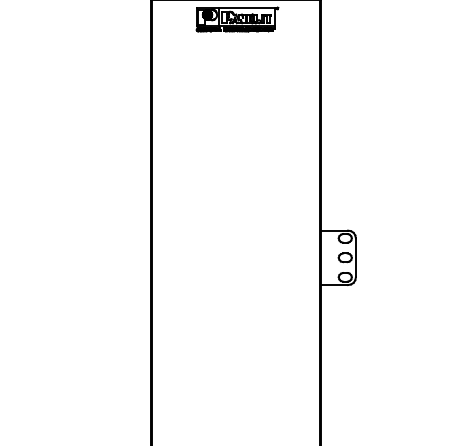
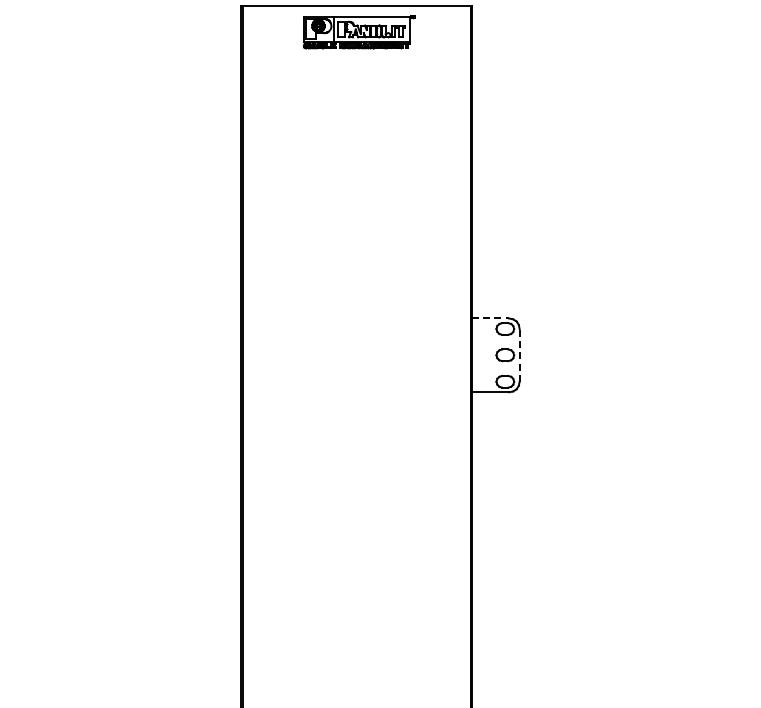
line: (334, 230) -> (490, 318), solid -> dashed
line: (355, 257) -> (519, 354), solid -> dashed

